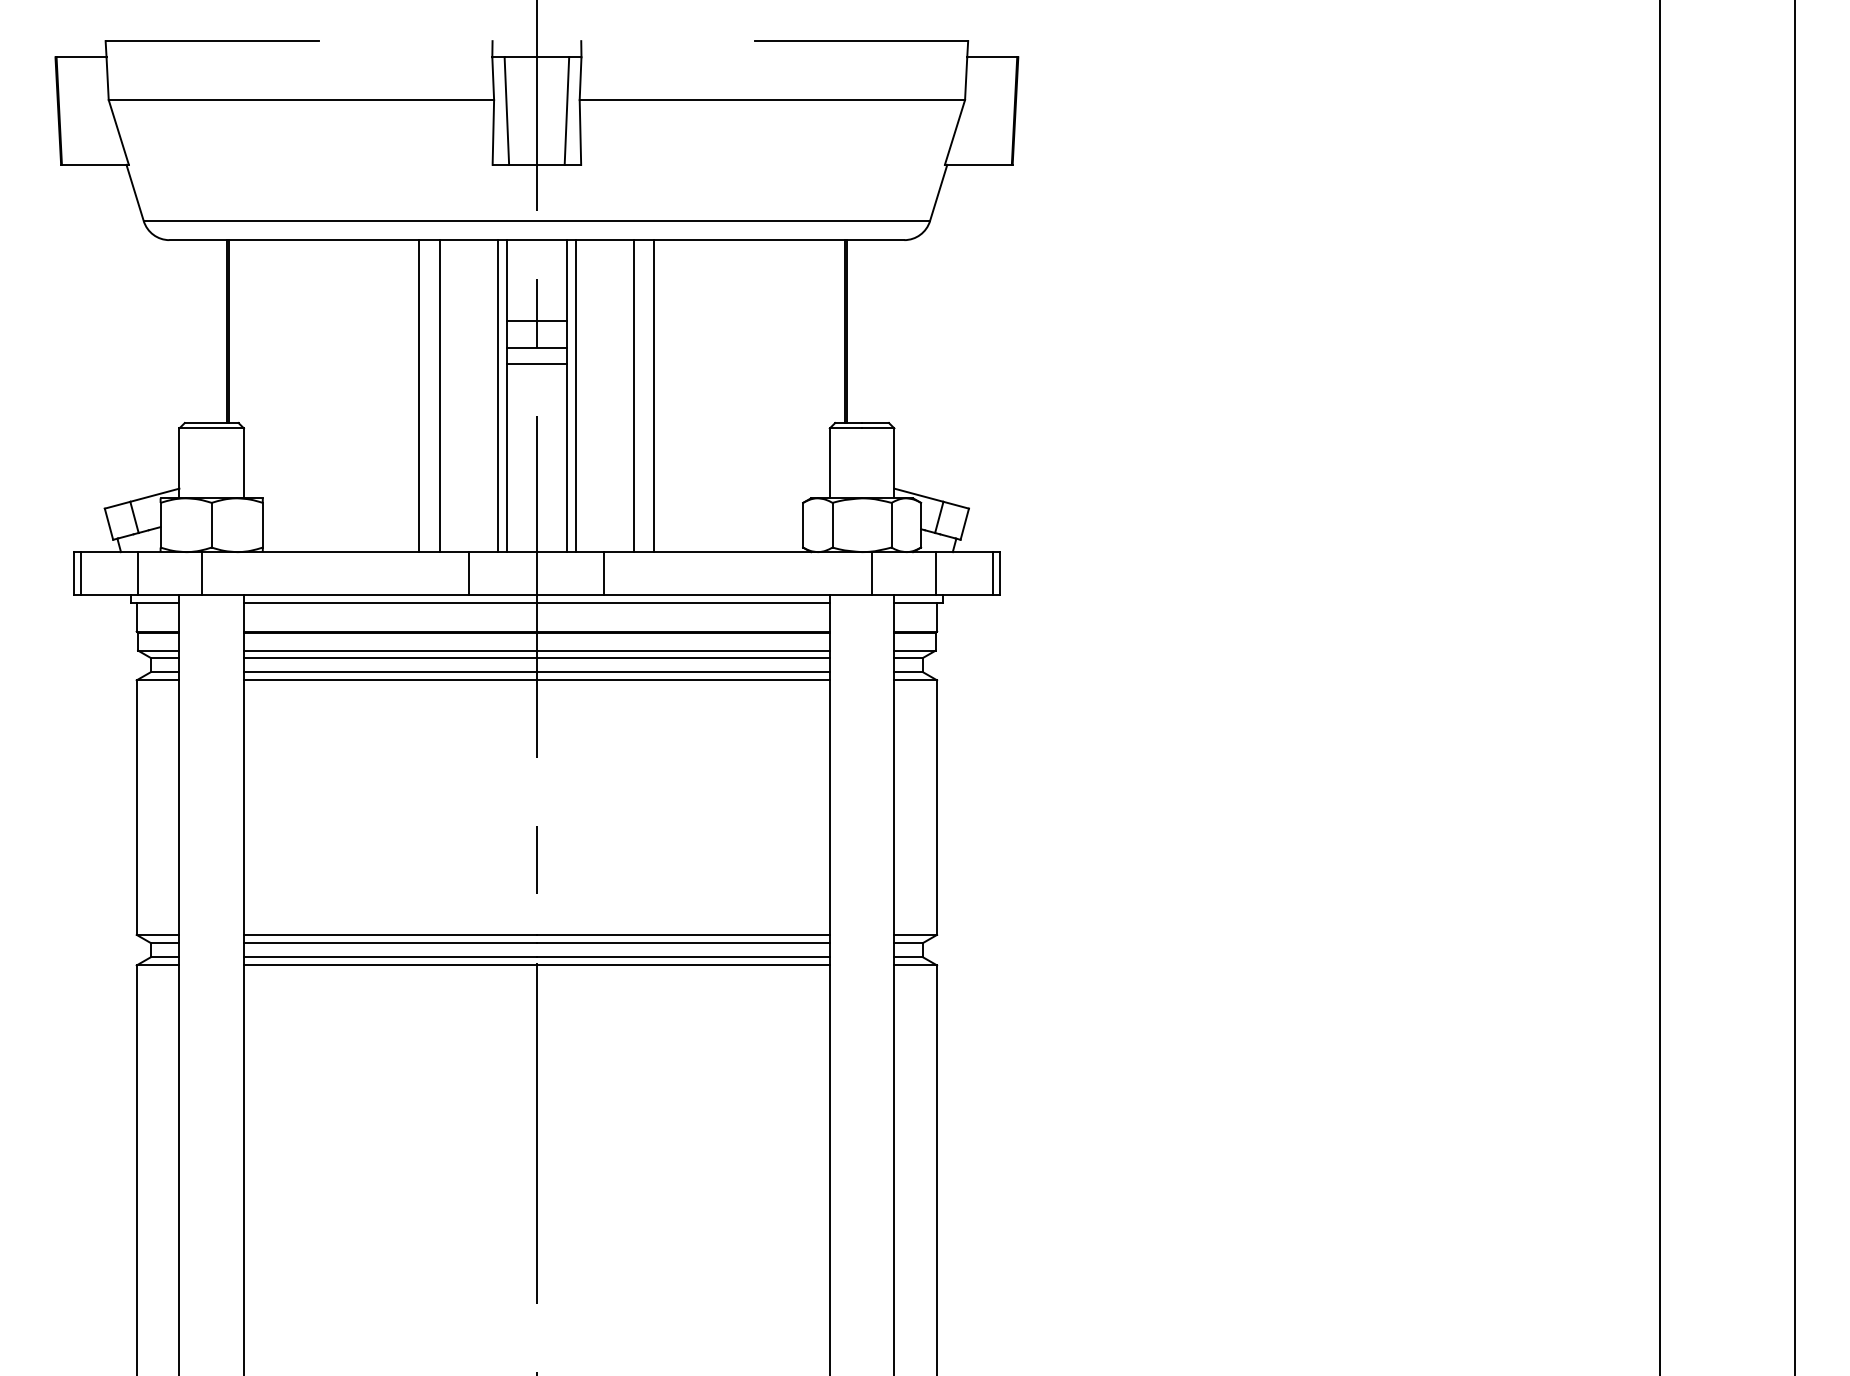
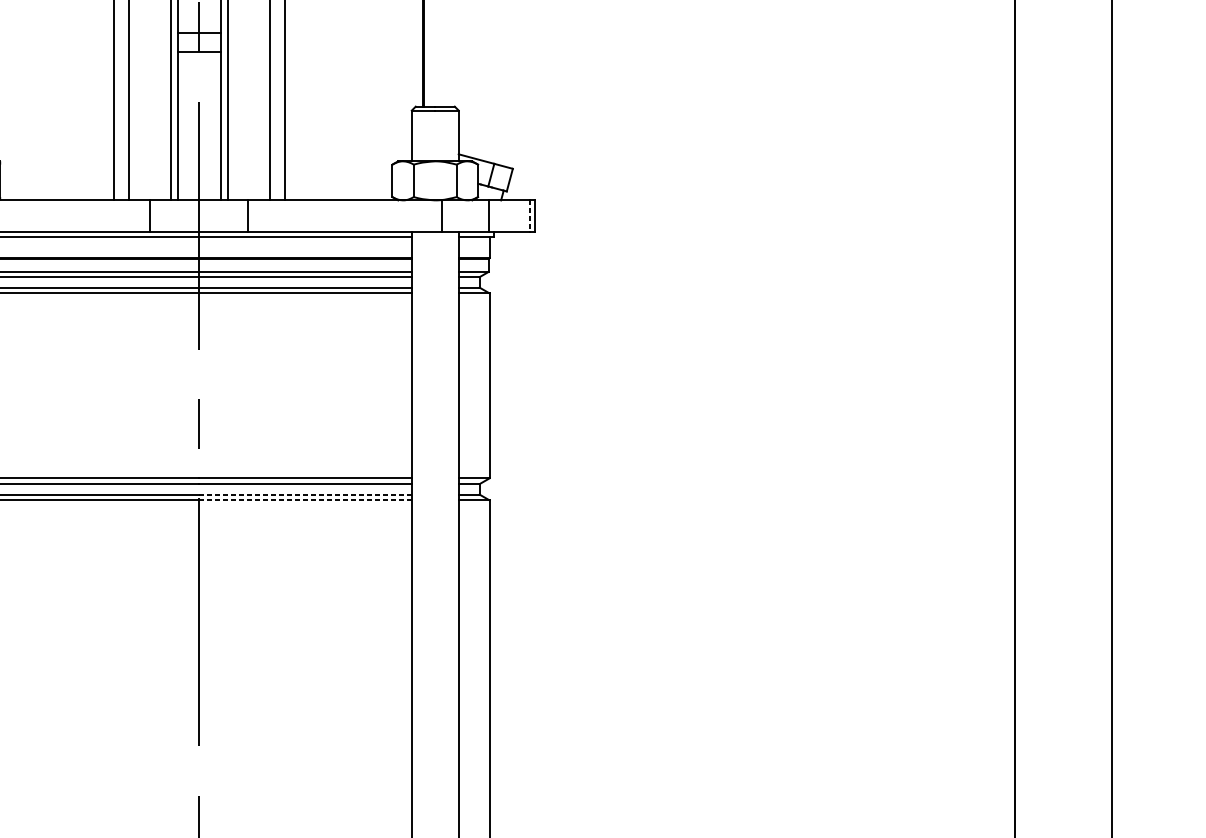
line: (536, 363) -> (198, 63), removed
line: (992, 573) -> (529, 215), solid -> dashed
line: (682, 957) -> (304, 494), solid -> dashed
line: (682, 965) -> (304, 500), solid -> dashed

